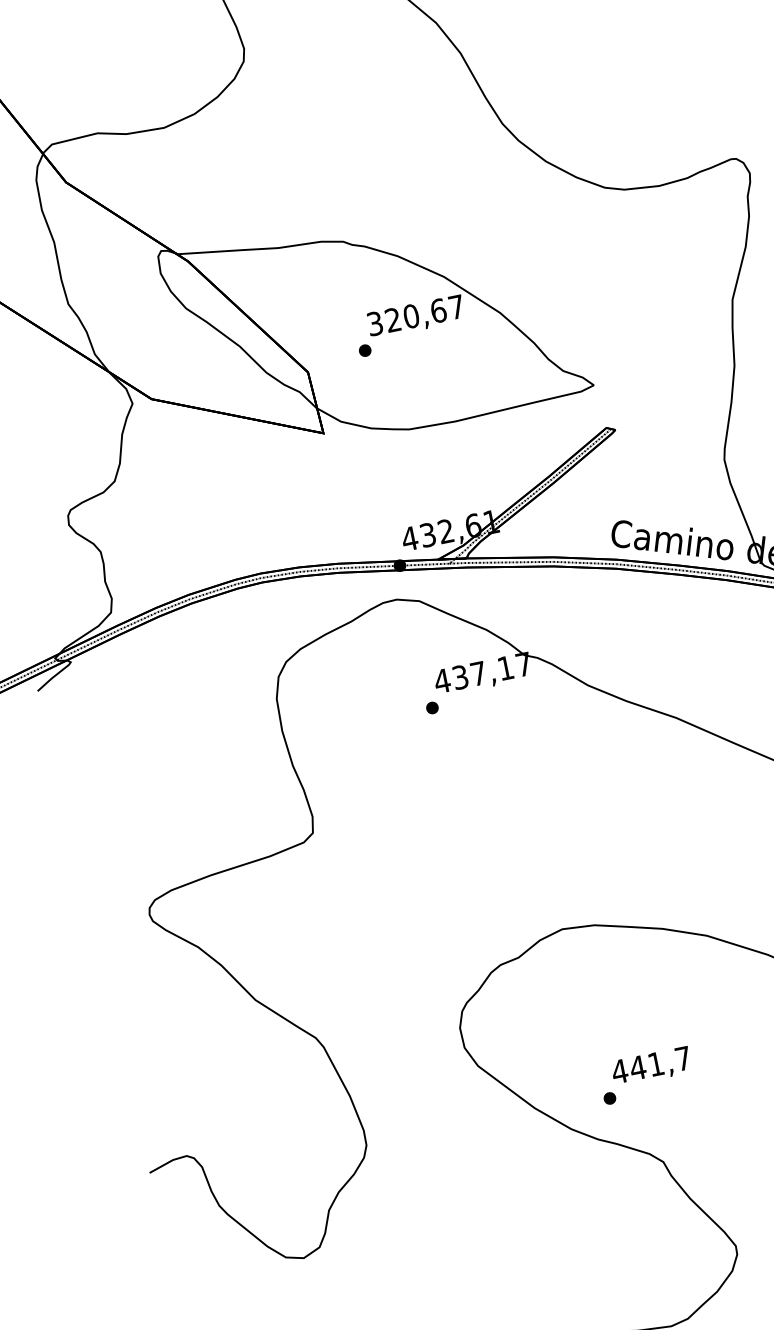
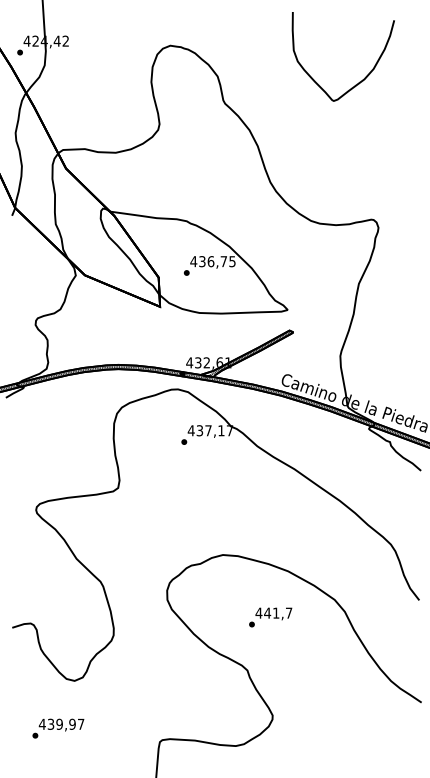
text: (414, 315) -> (212, 261), 320,67 -> 436,75
text: (645, 1075) -> (270, 617), moved

